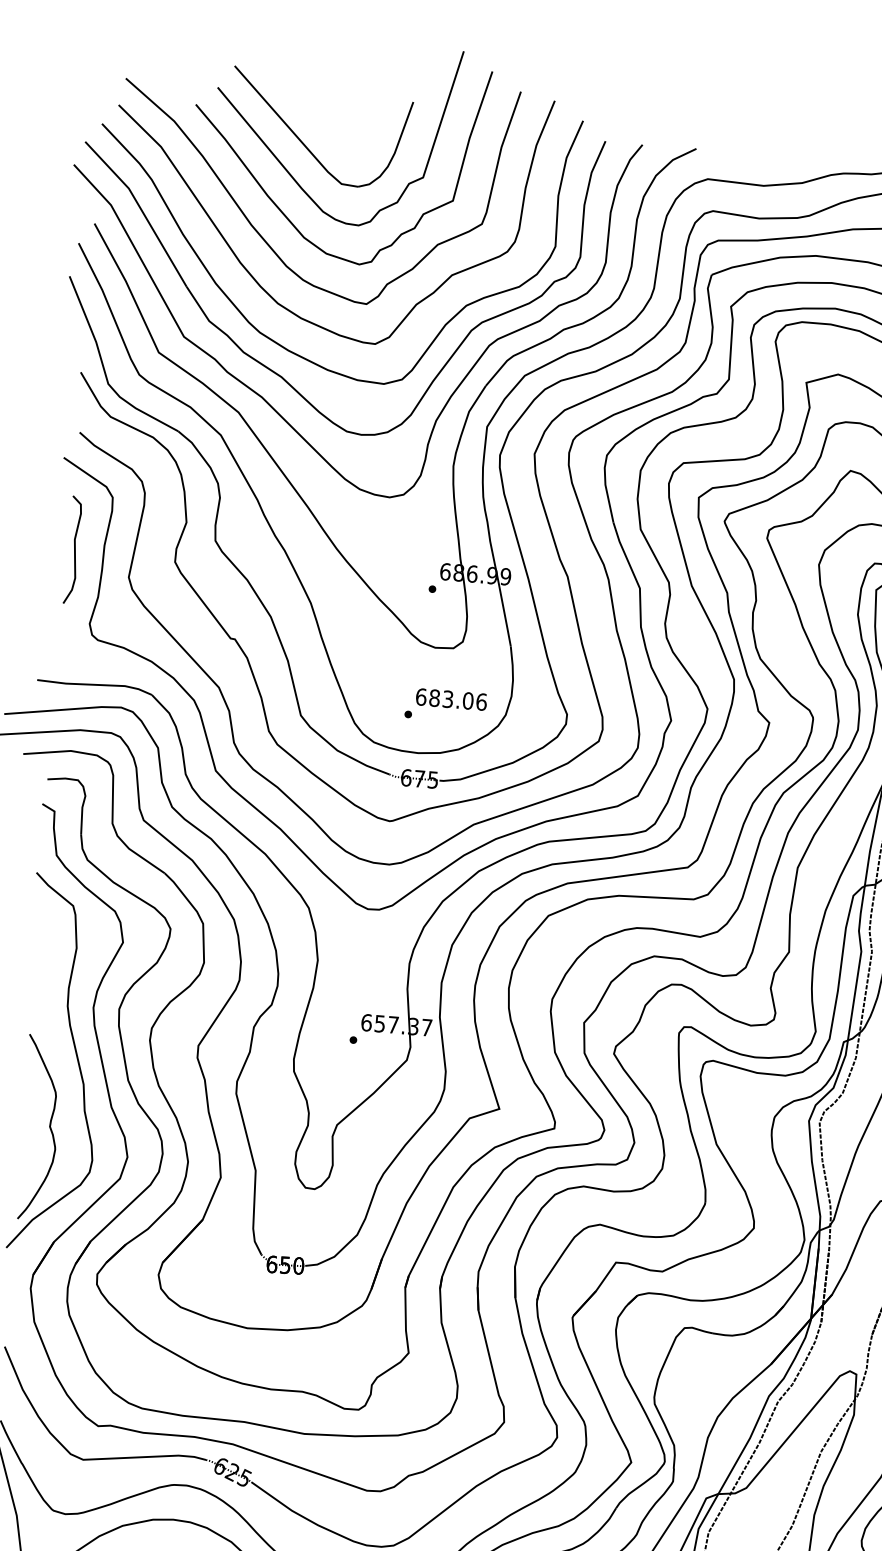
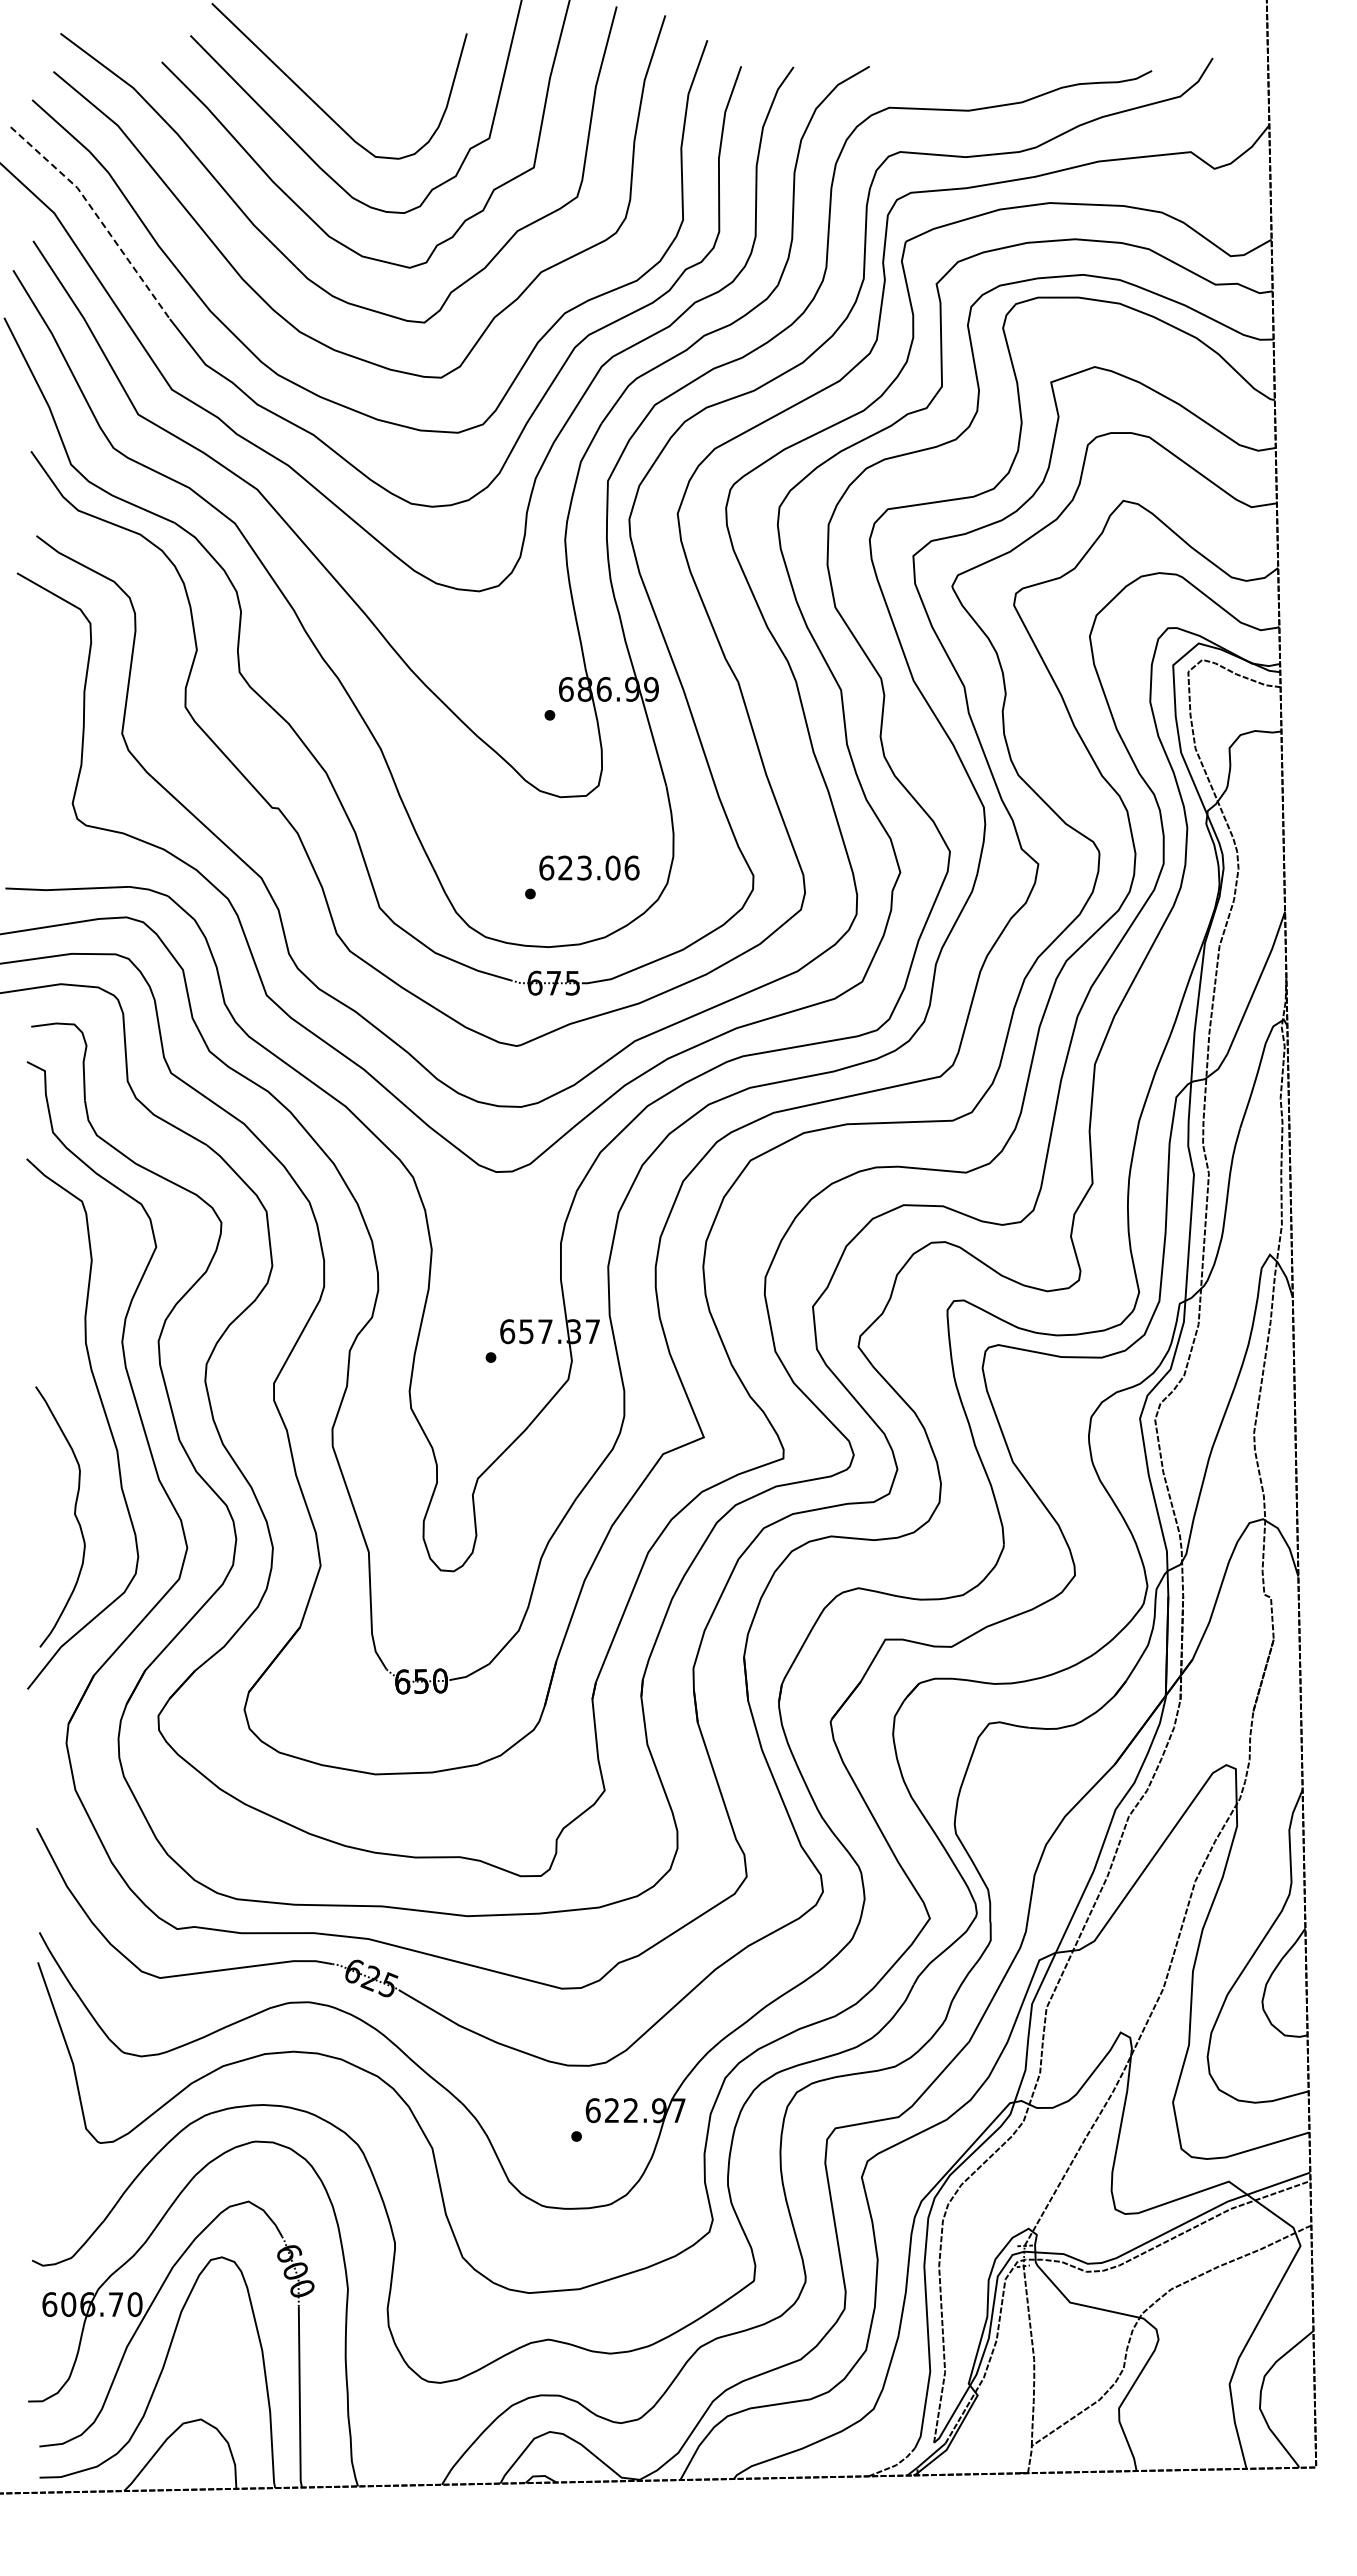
line: (141, 210) -> (97, 216), solid -> dashed
curve: (74, 549) -> (42, 701), removed
text: (434, 697) -> (565, 867), 683.06 -> 623.06

